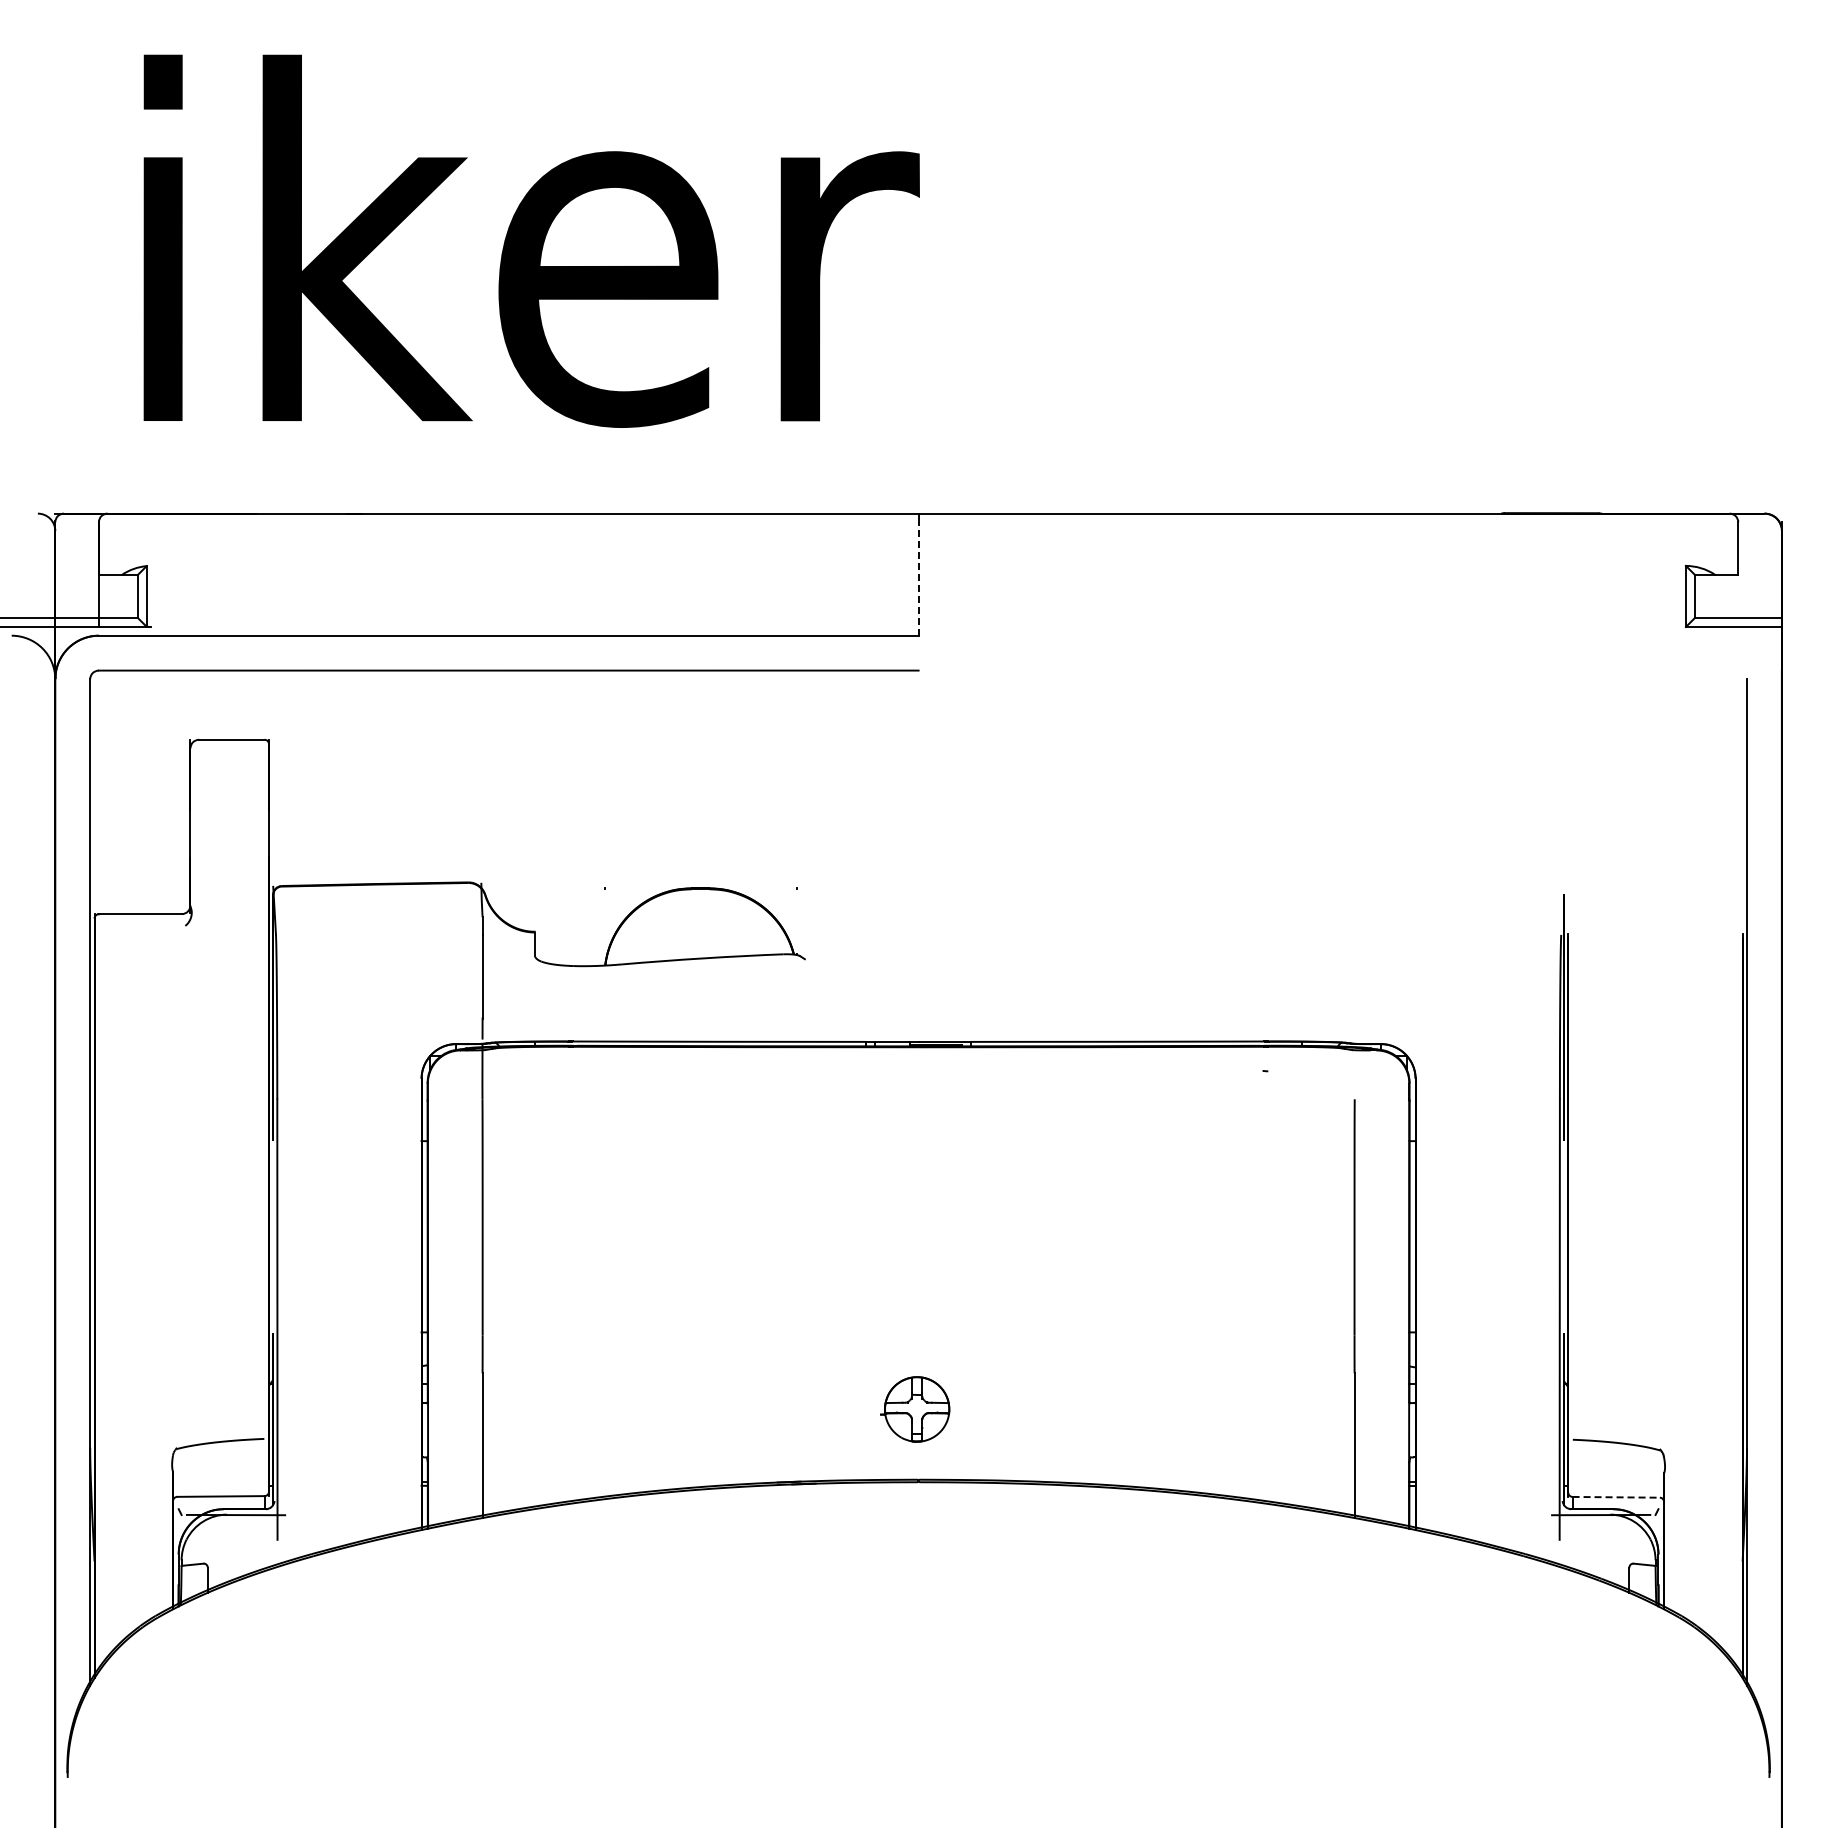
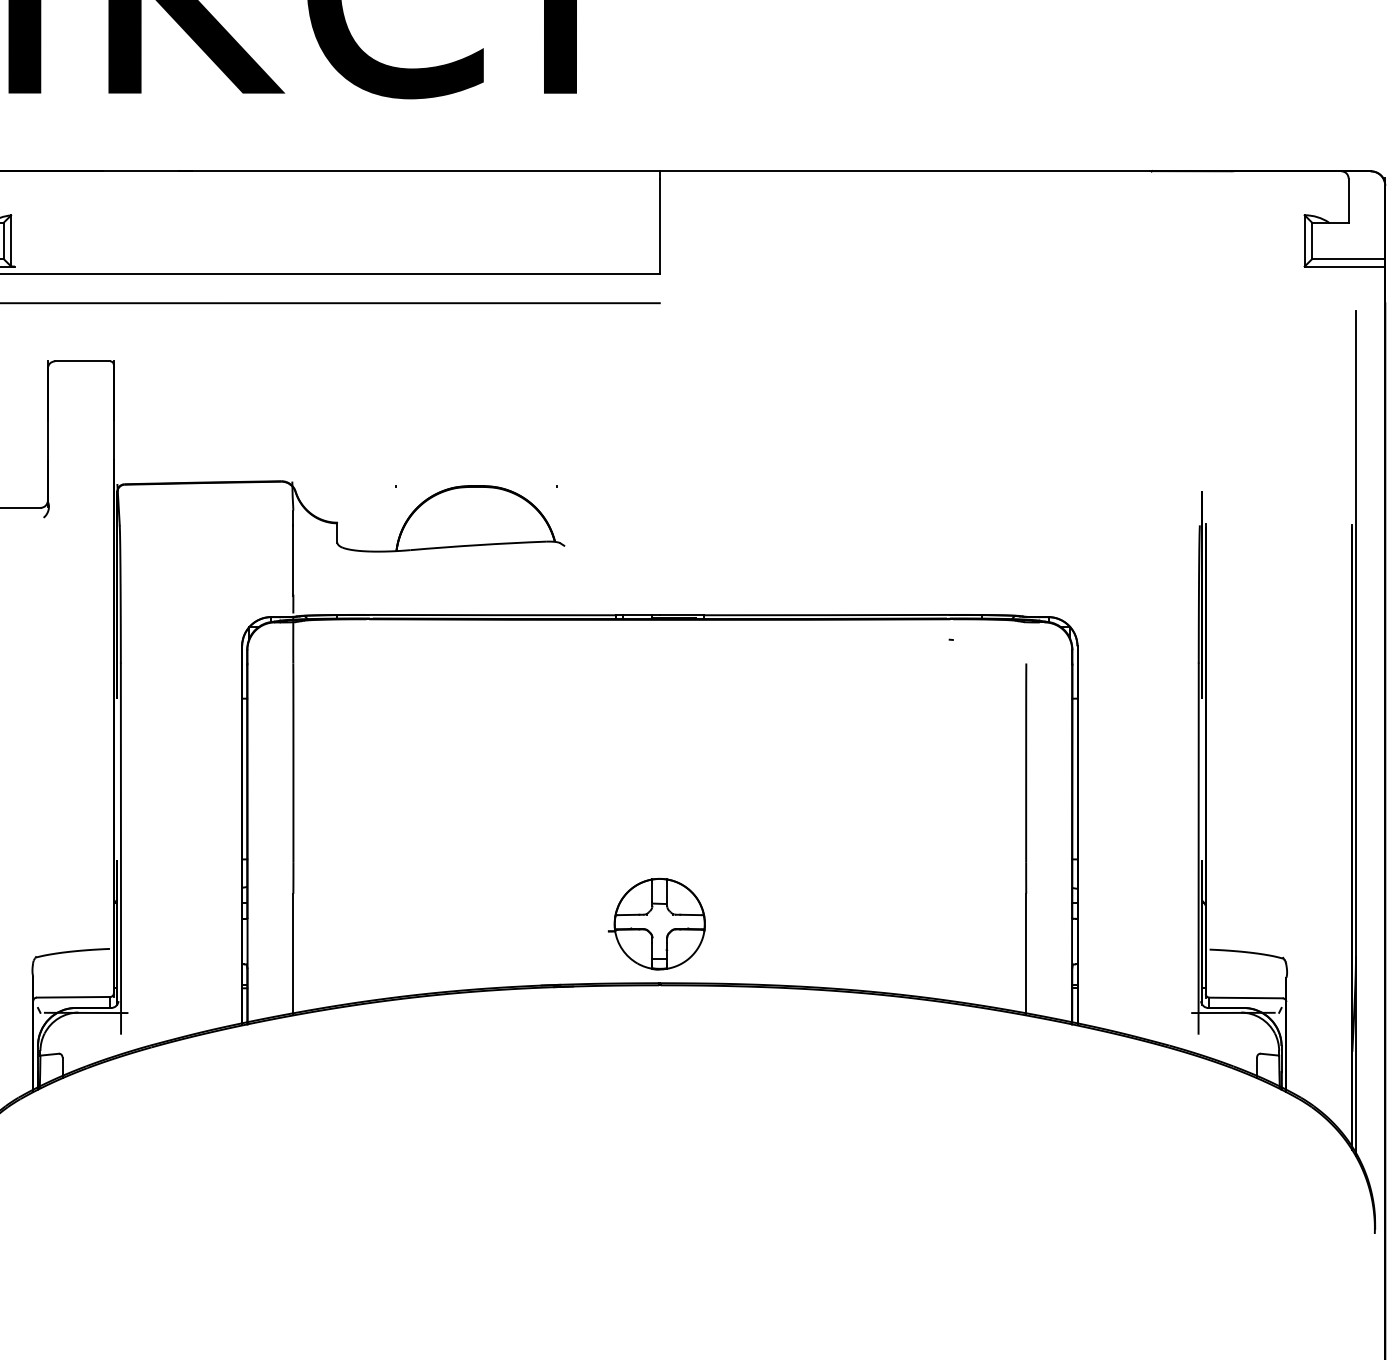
line: (918, 579) -> (659, 226), dashed -> solid
part: (914, 1409) -> (656, 924), size x1.67
line: (1616, 1497) -> (1246, 998), dashed -> solid

